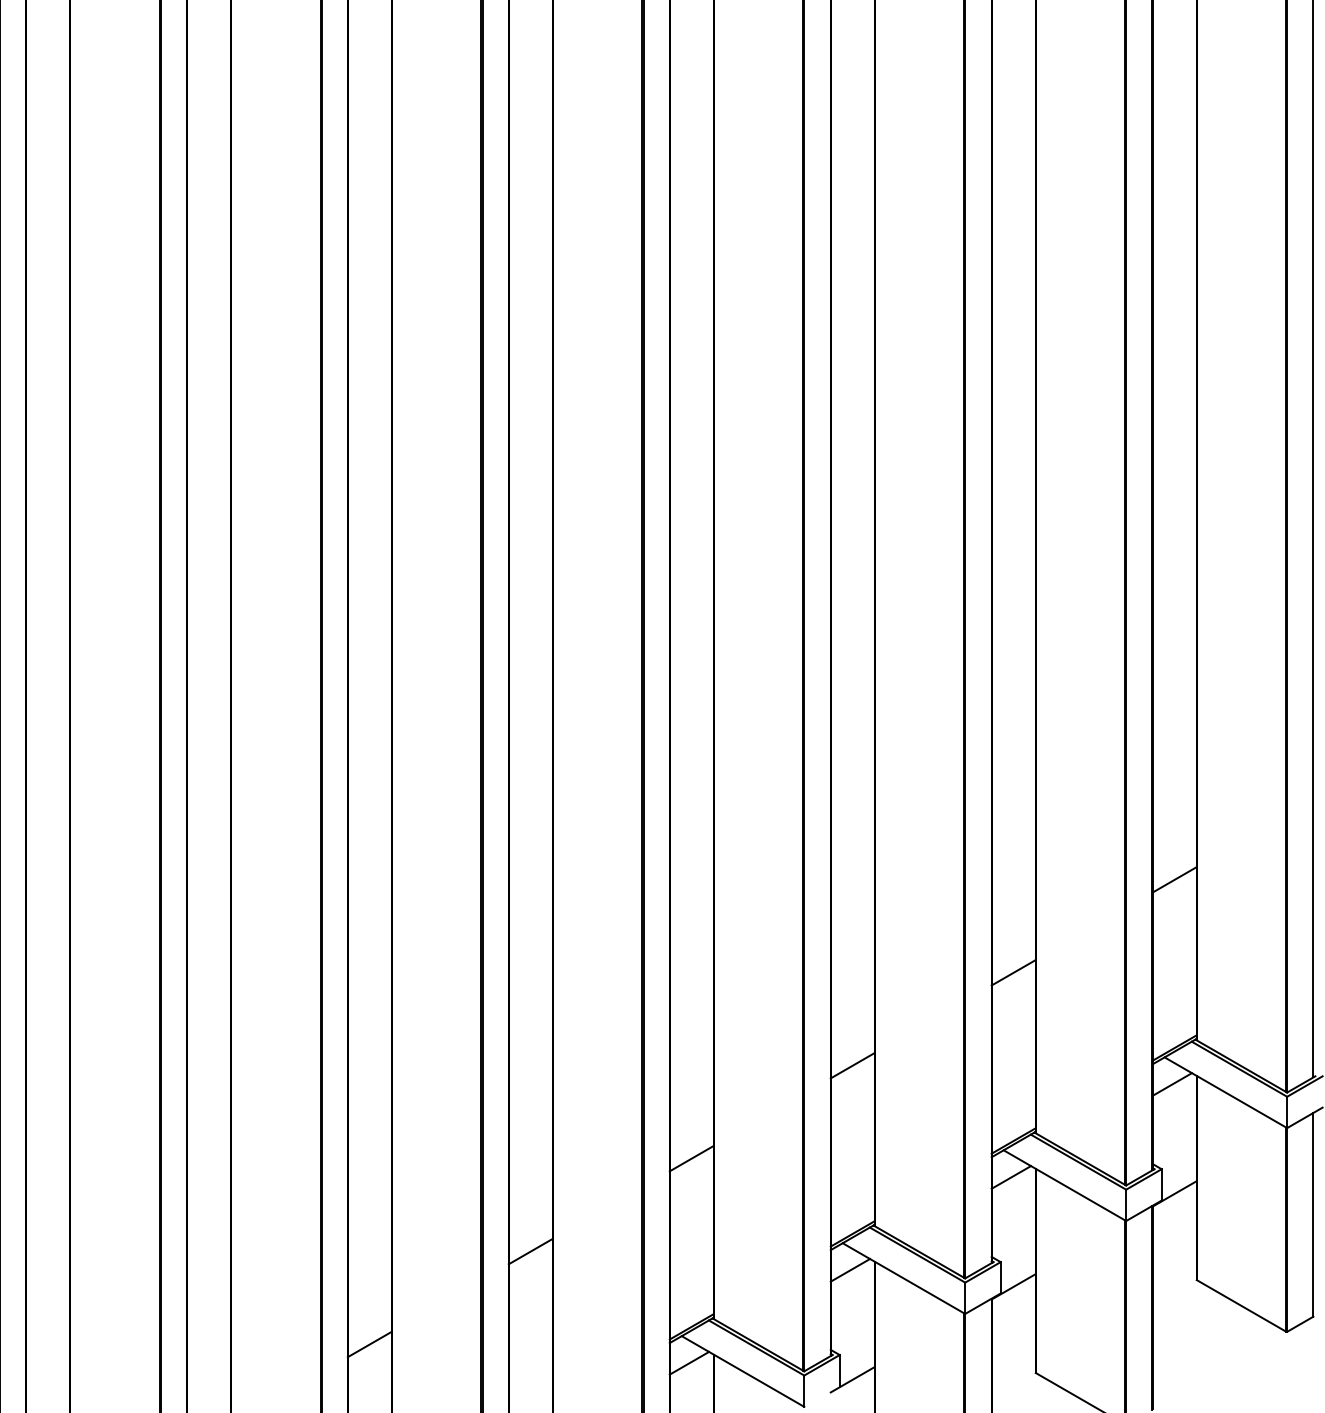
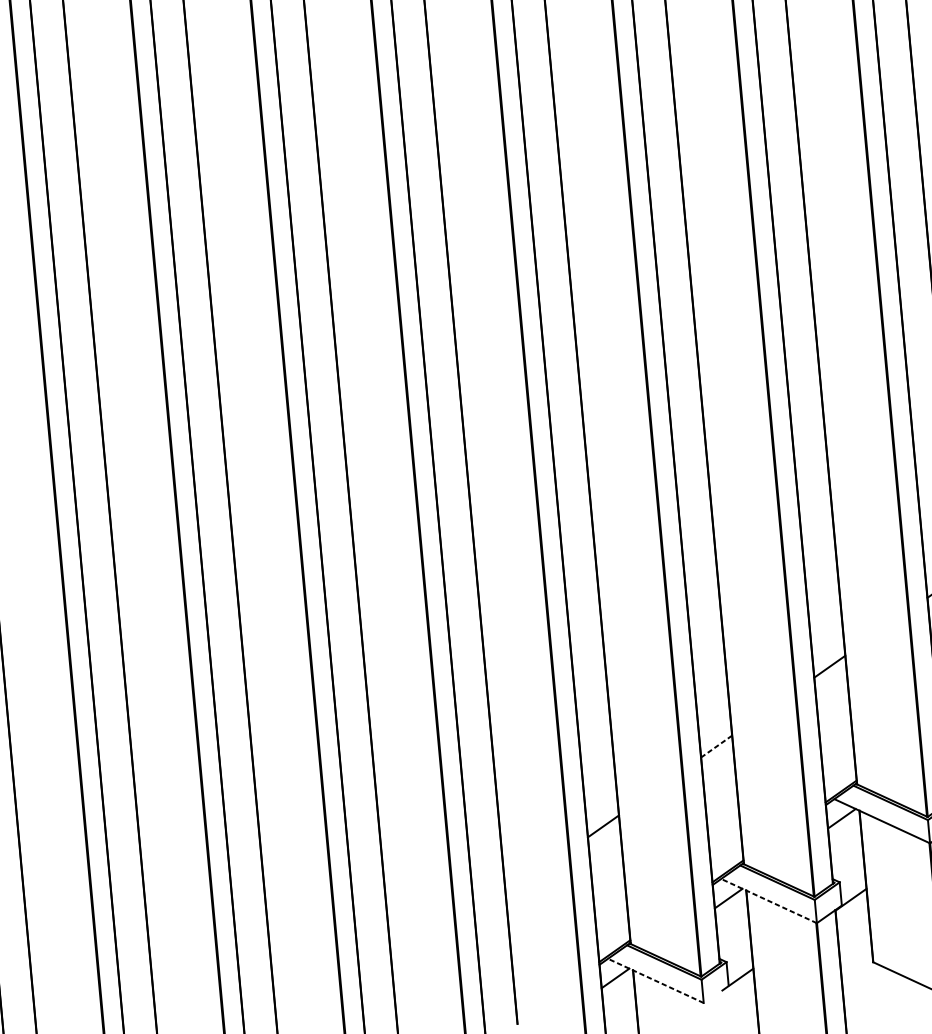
line: (852, 1065) -> (716, 746), solid -> dashed
line: (530, 1251) -> (490, 906), removed
line: (903, 1278) -> (768, 901), solid -> dashed
line: (369, 1344) -> (376, 986), removed
line: (743, 1371) -> (656, 980), solid -> dashed

